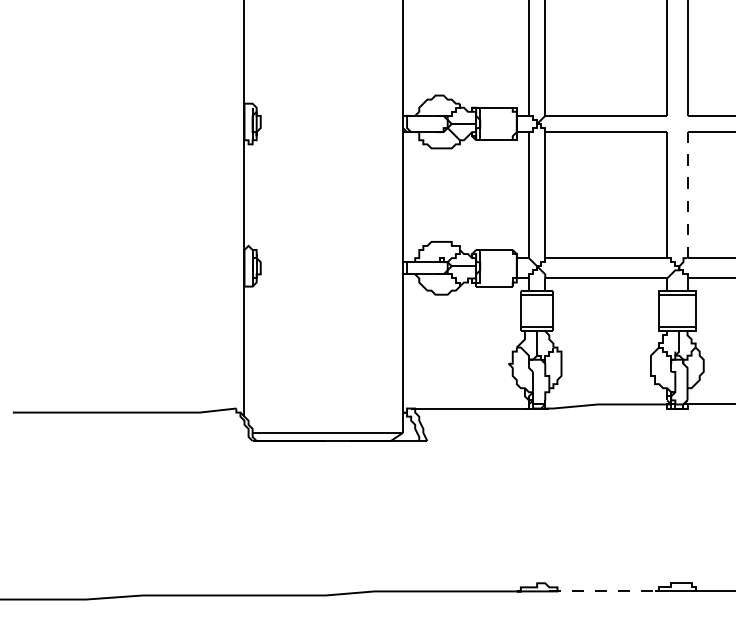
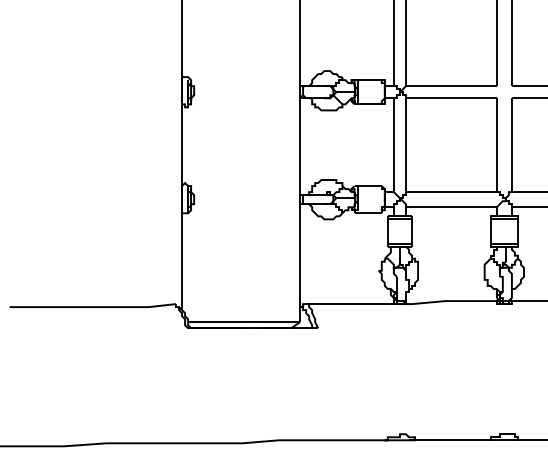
line: (687, 194) -> (511, 144), dashed -> solid
line: (604, 591) -> (450, 440), dashed -> solid

